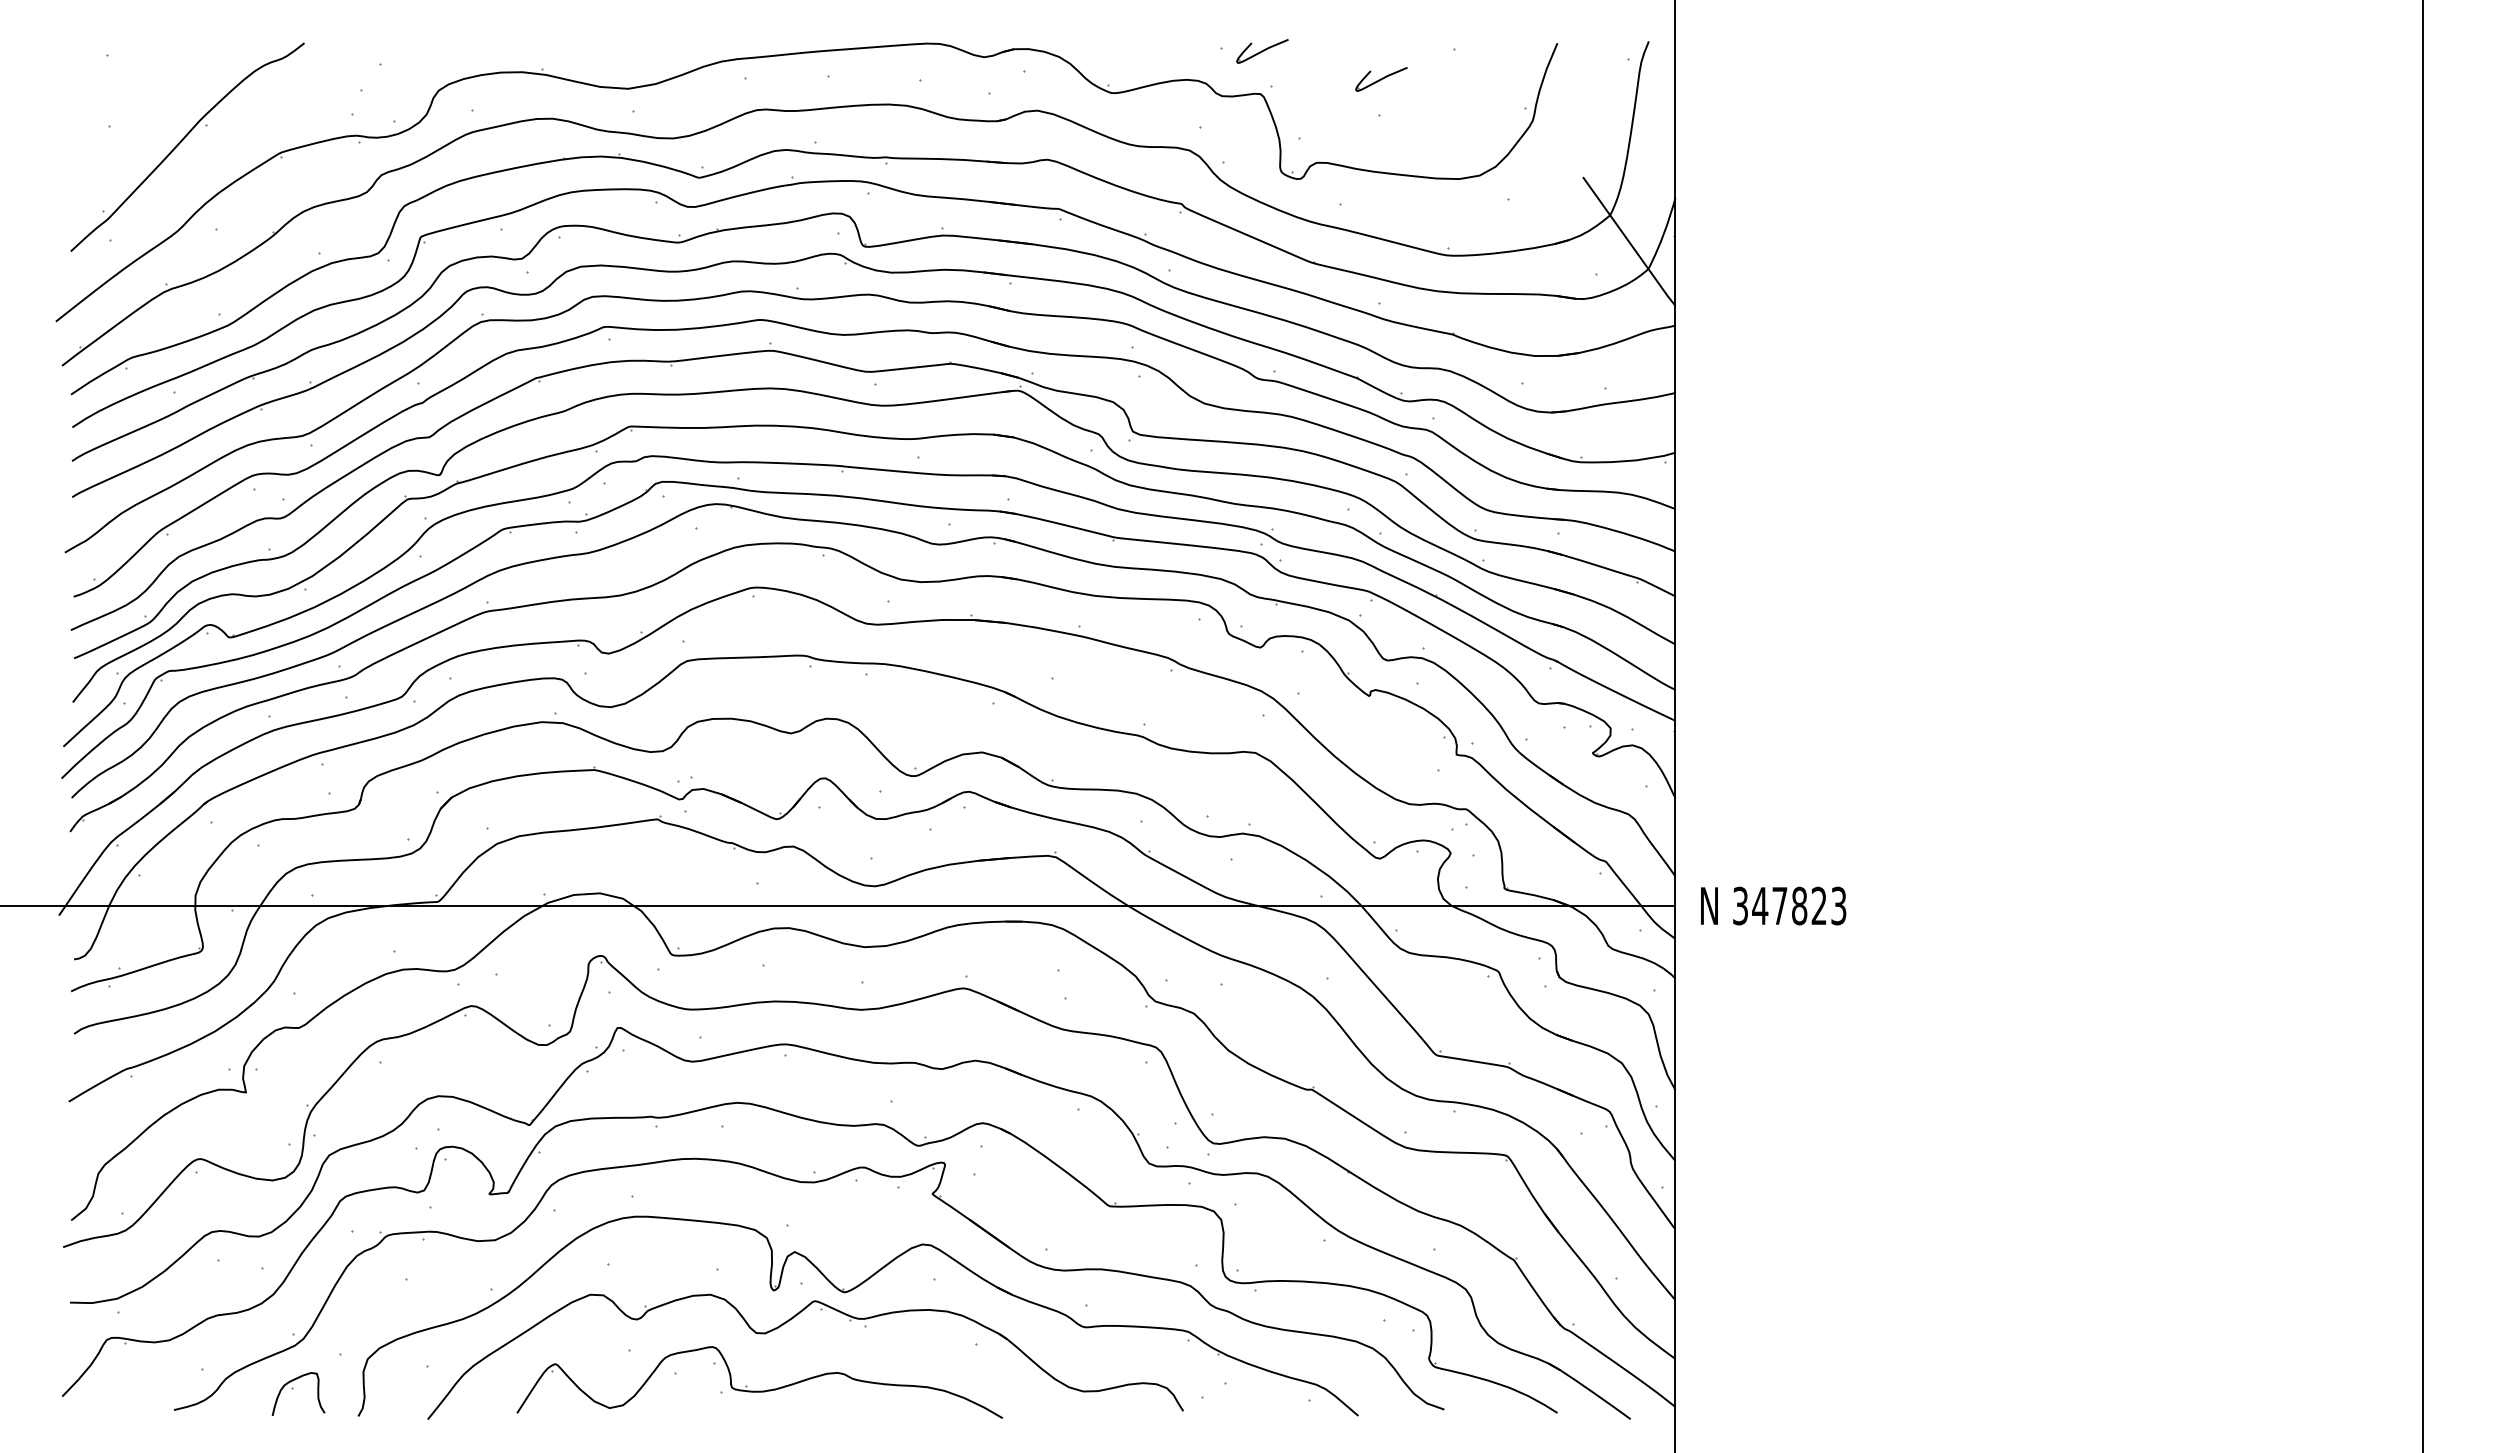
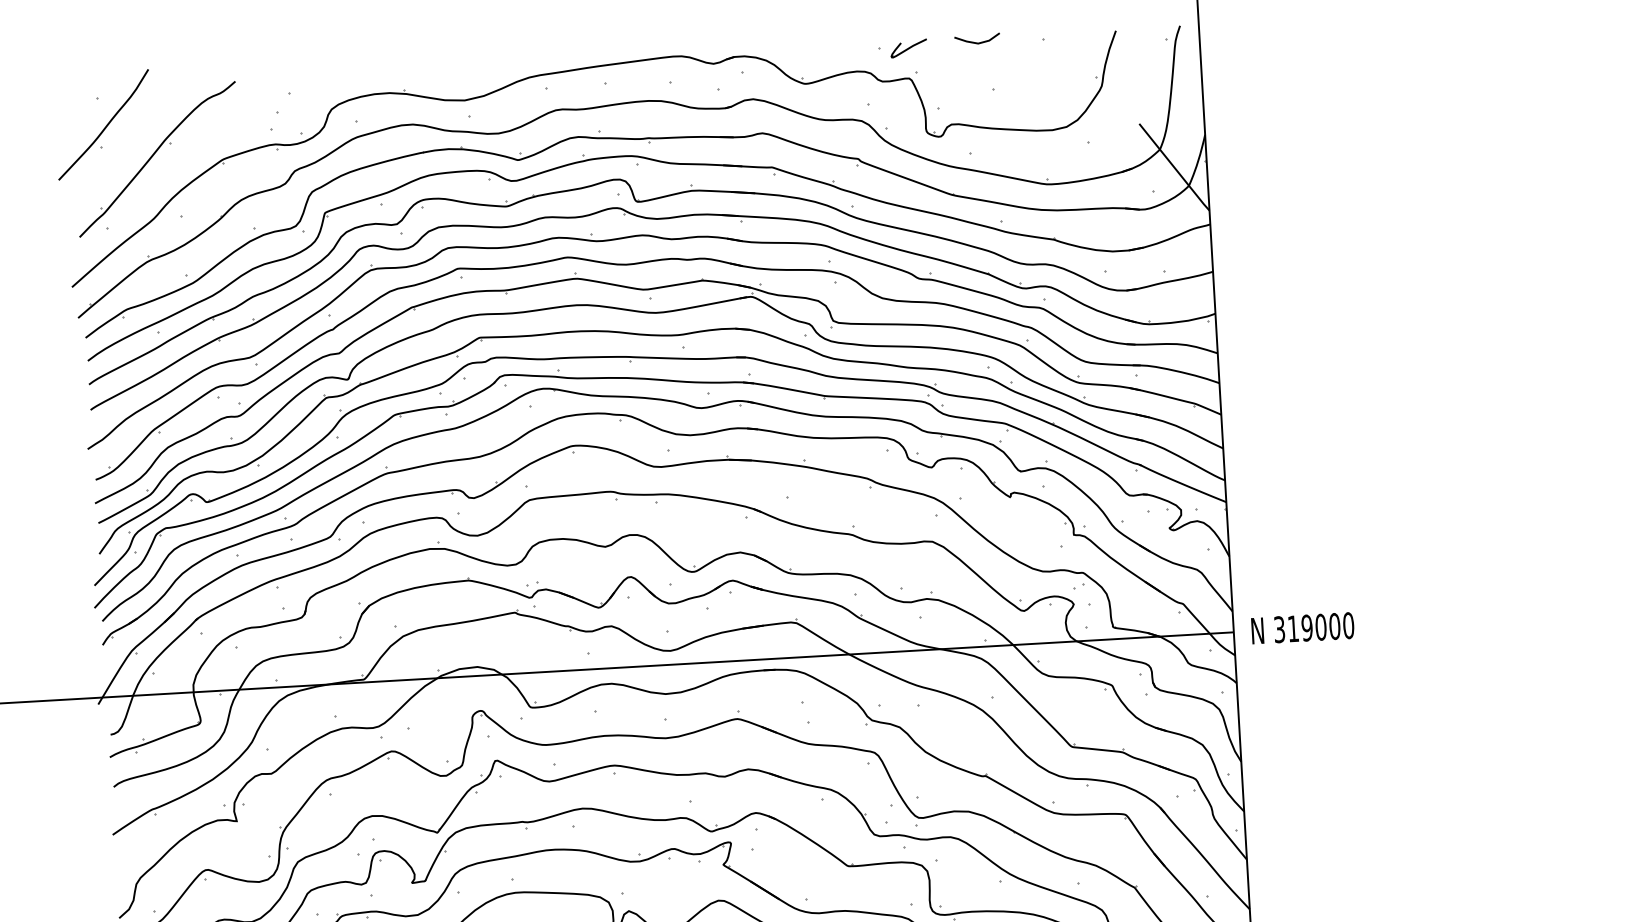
line: (1359, 48) -> (977, 42), added
part: (1381, 79) -> (993, 63), removed
curve: (116, 96) -> (105, 126), added
text: (1799, 905) -> (1320, 626), 347823 -> 319000

